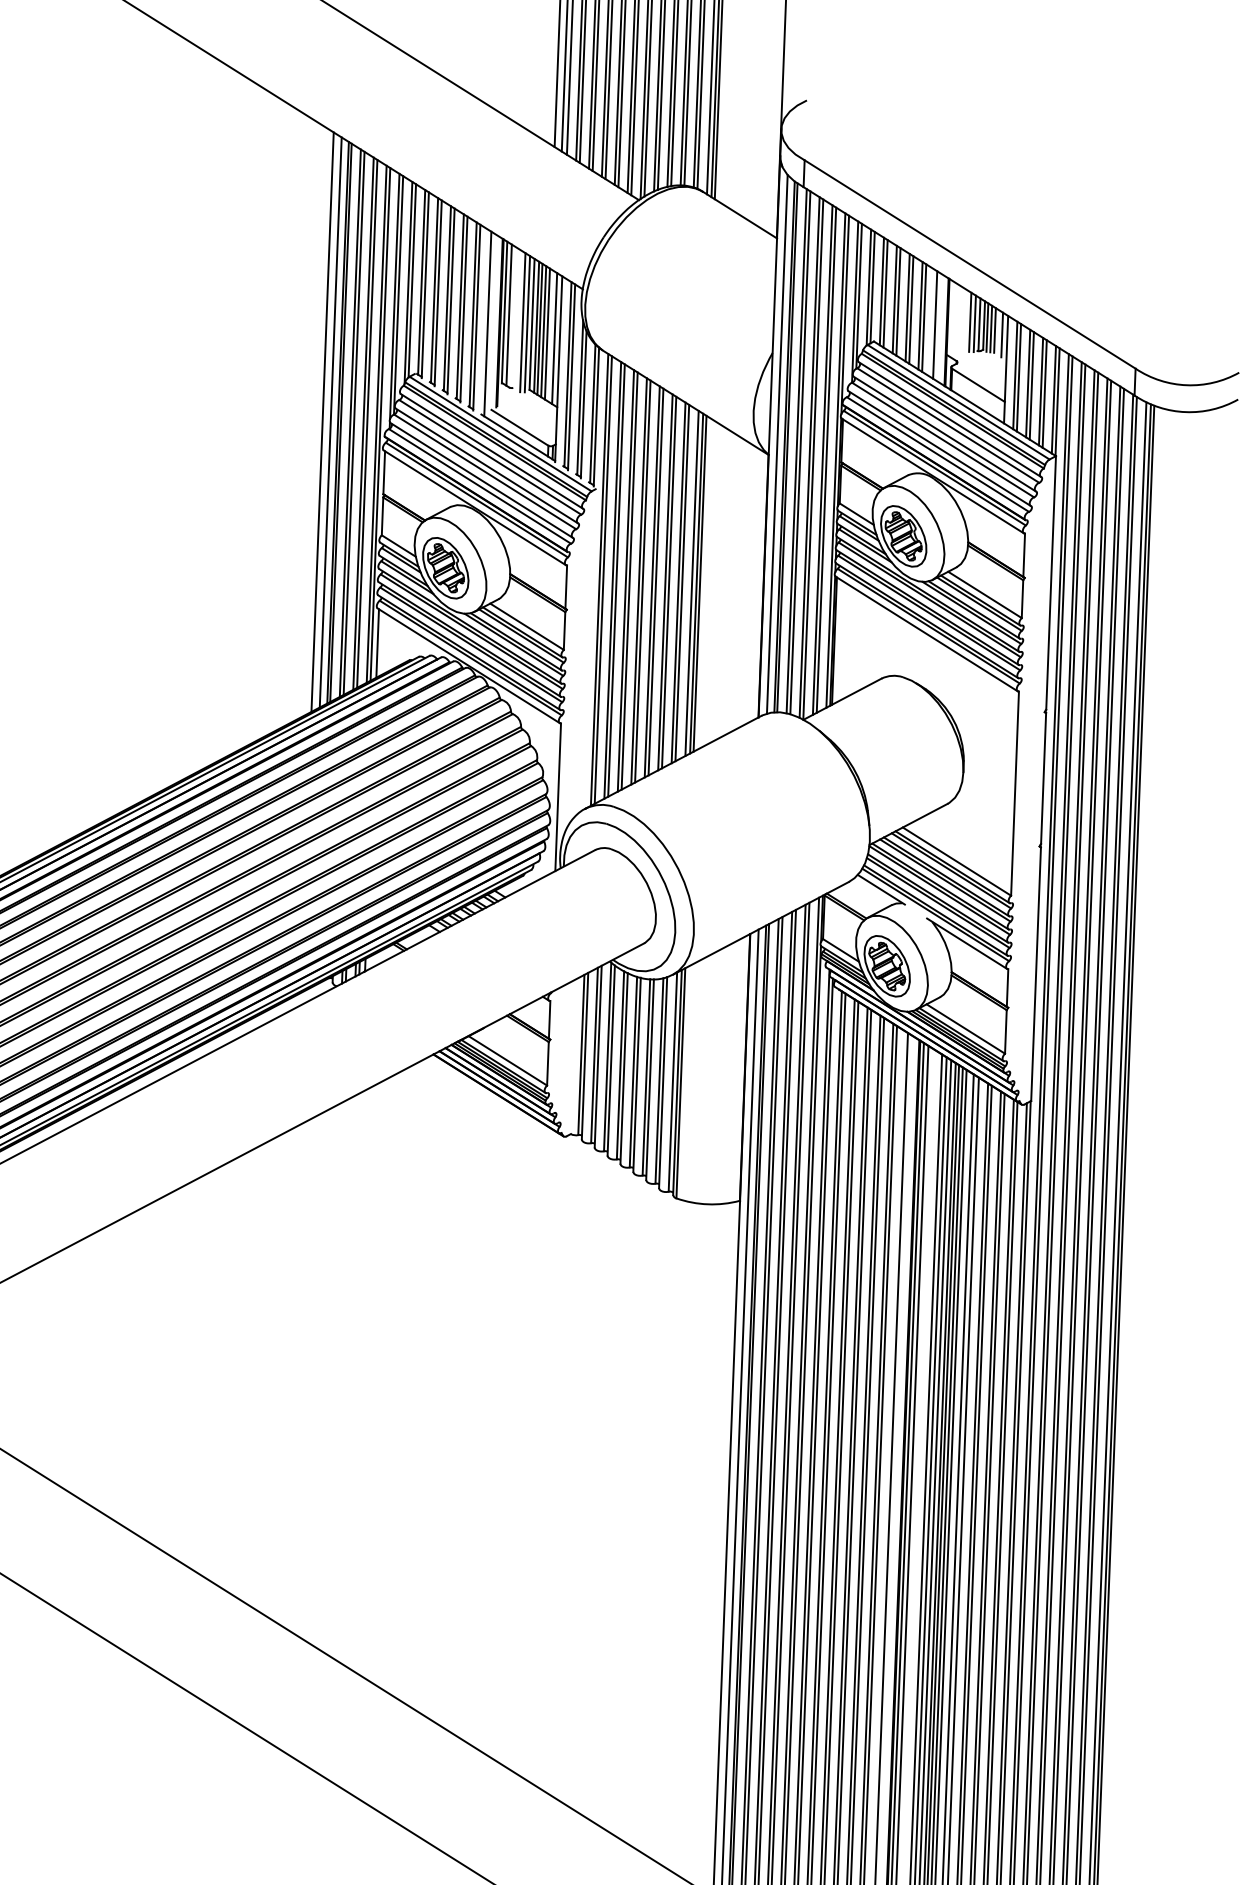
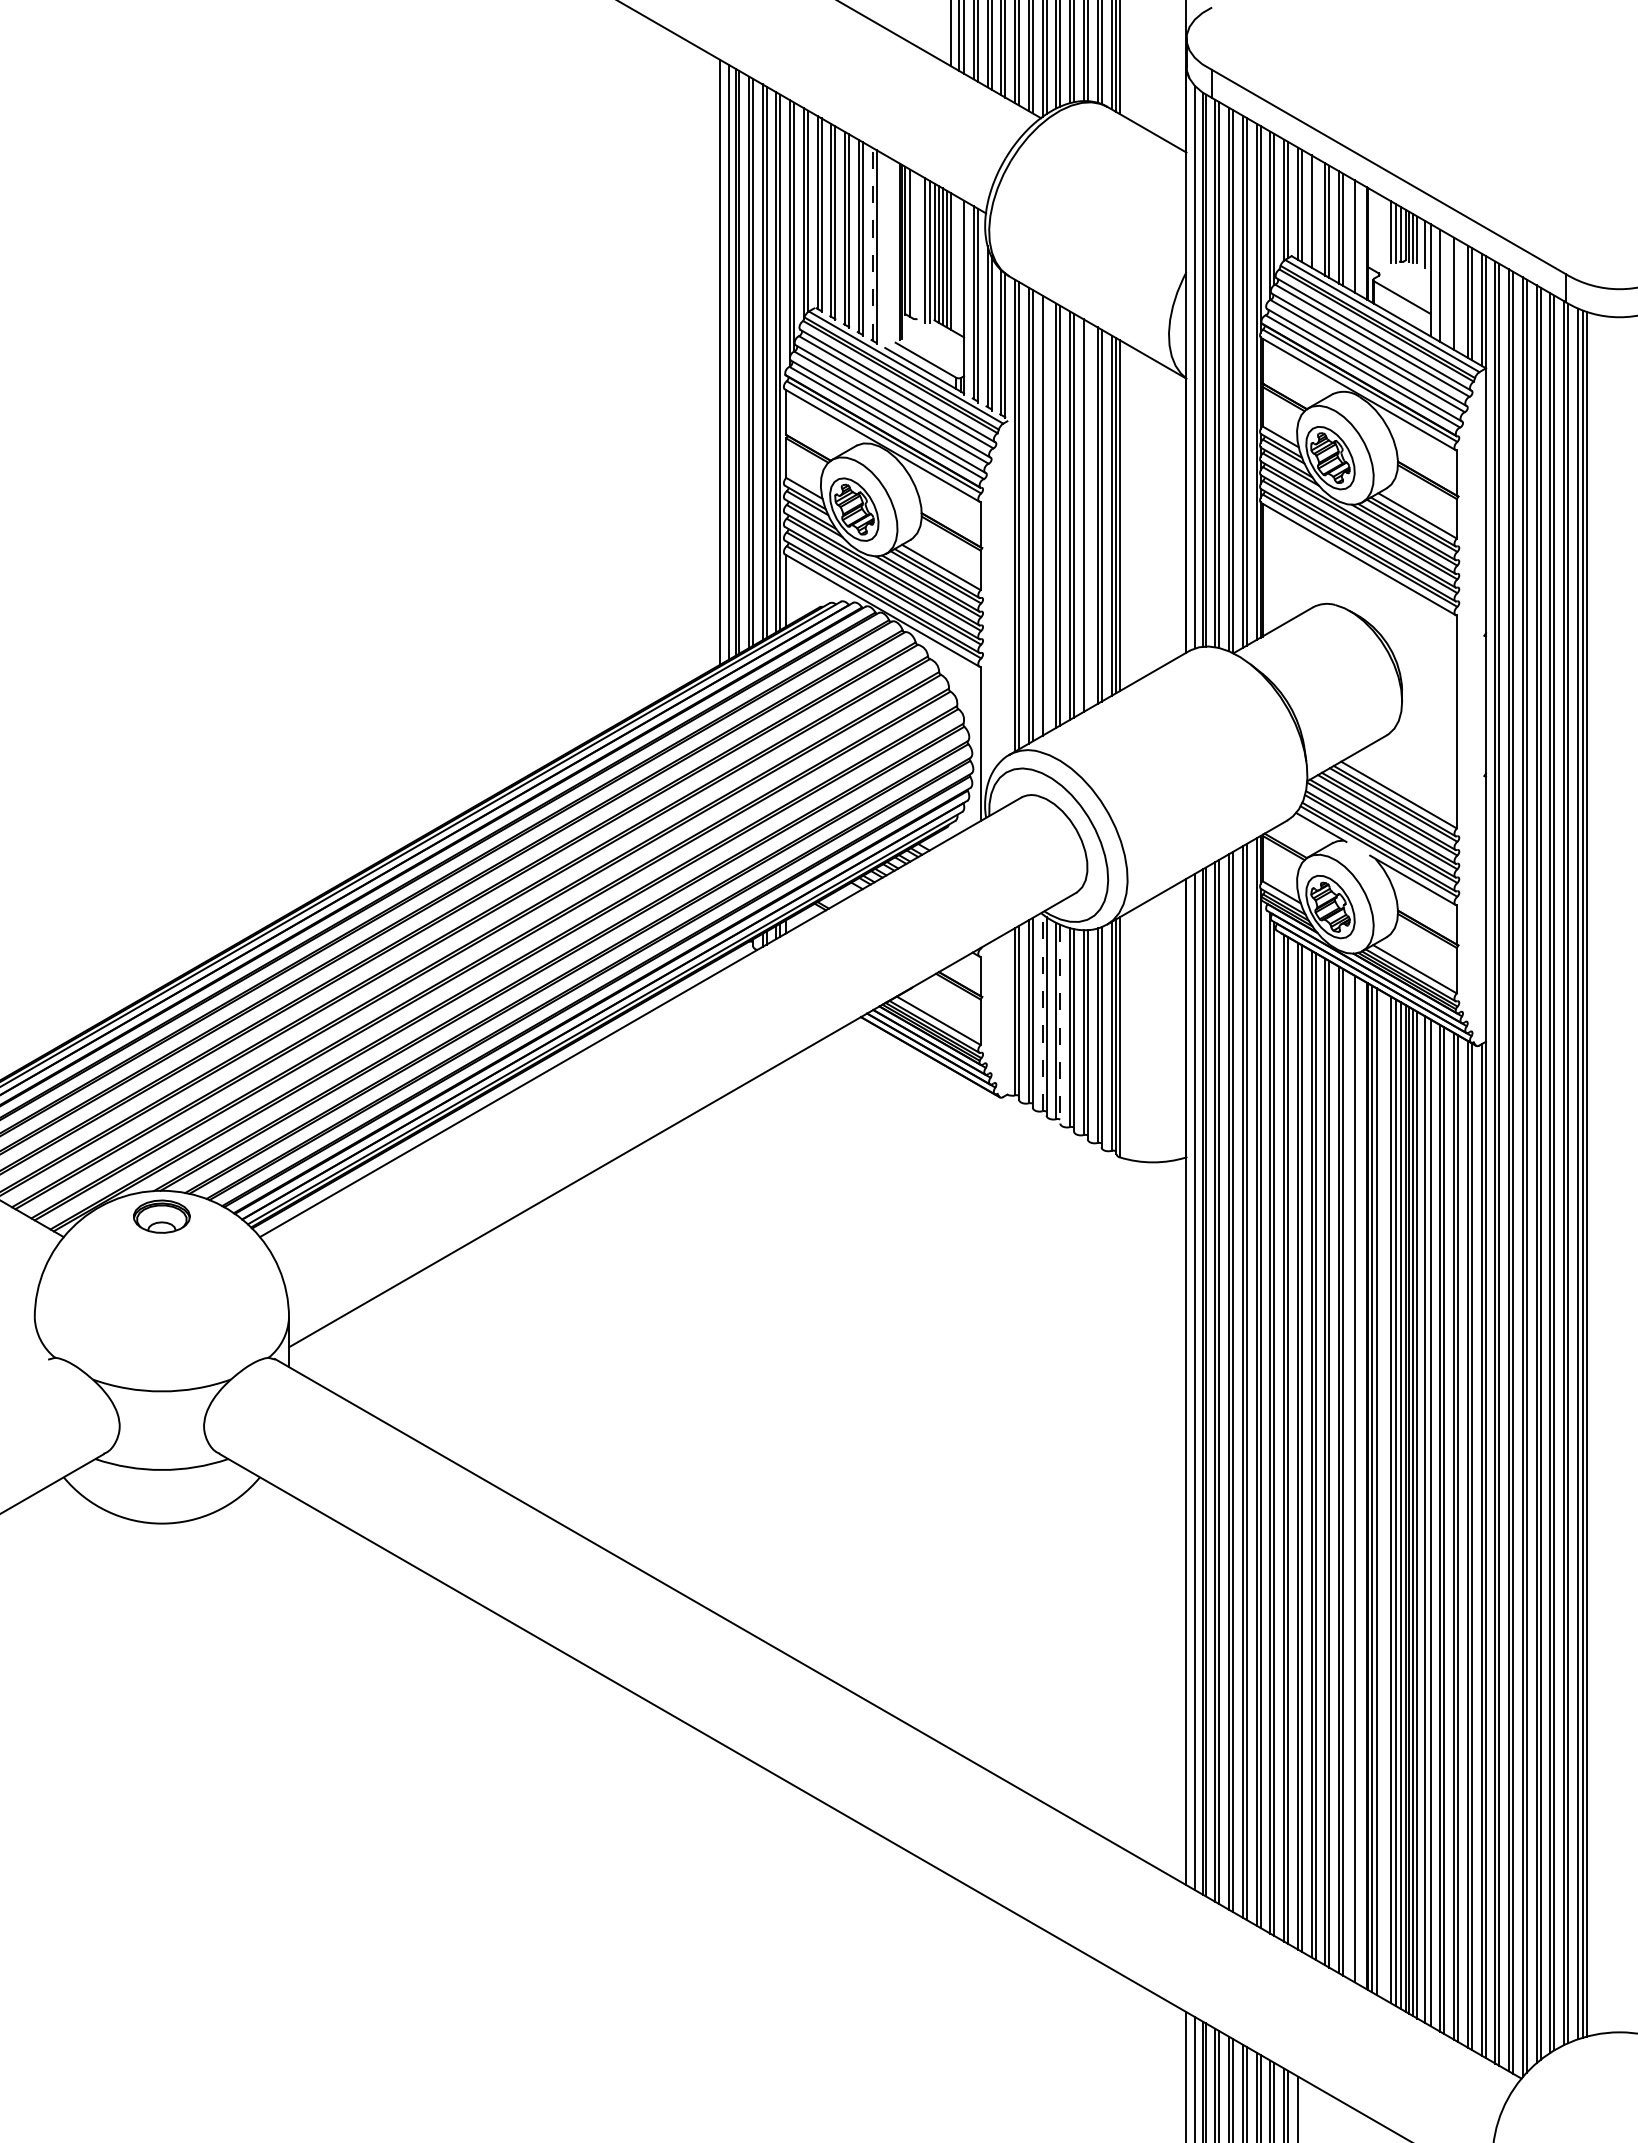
line: (898, 301) -> (1315, 213), removed
line: (473, 313) -> (872, 243), solid -> dashed
line: (488, 323) -> (888, 252), removed
line: (554, 338) -> (958, 265), removed
line: (1019, 378) -> (1444, 288), removed
line: (1032, 385) -> (1458, 295), removed
line: (629, 580) -> (1046, 515), removed
line: (668, 582) -> (1087, 515), removed
line: (607, 1056) -> (1042, 1012), solid -> dashed
line: (624, 1068) -> (1060, 1024), solid -> dashed

